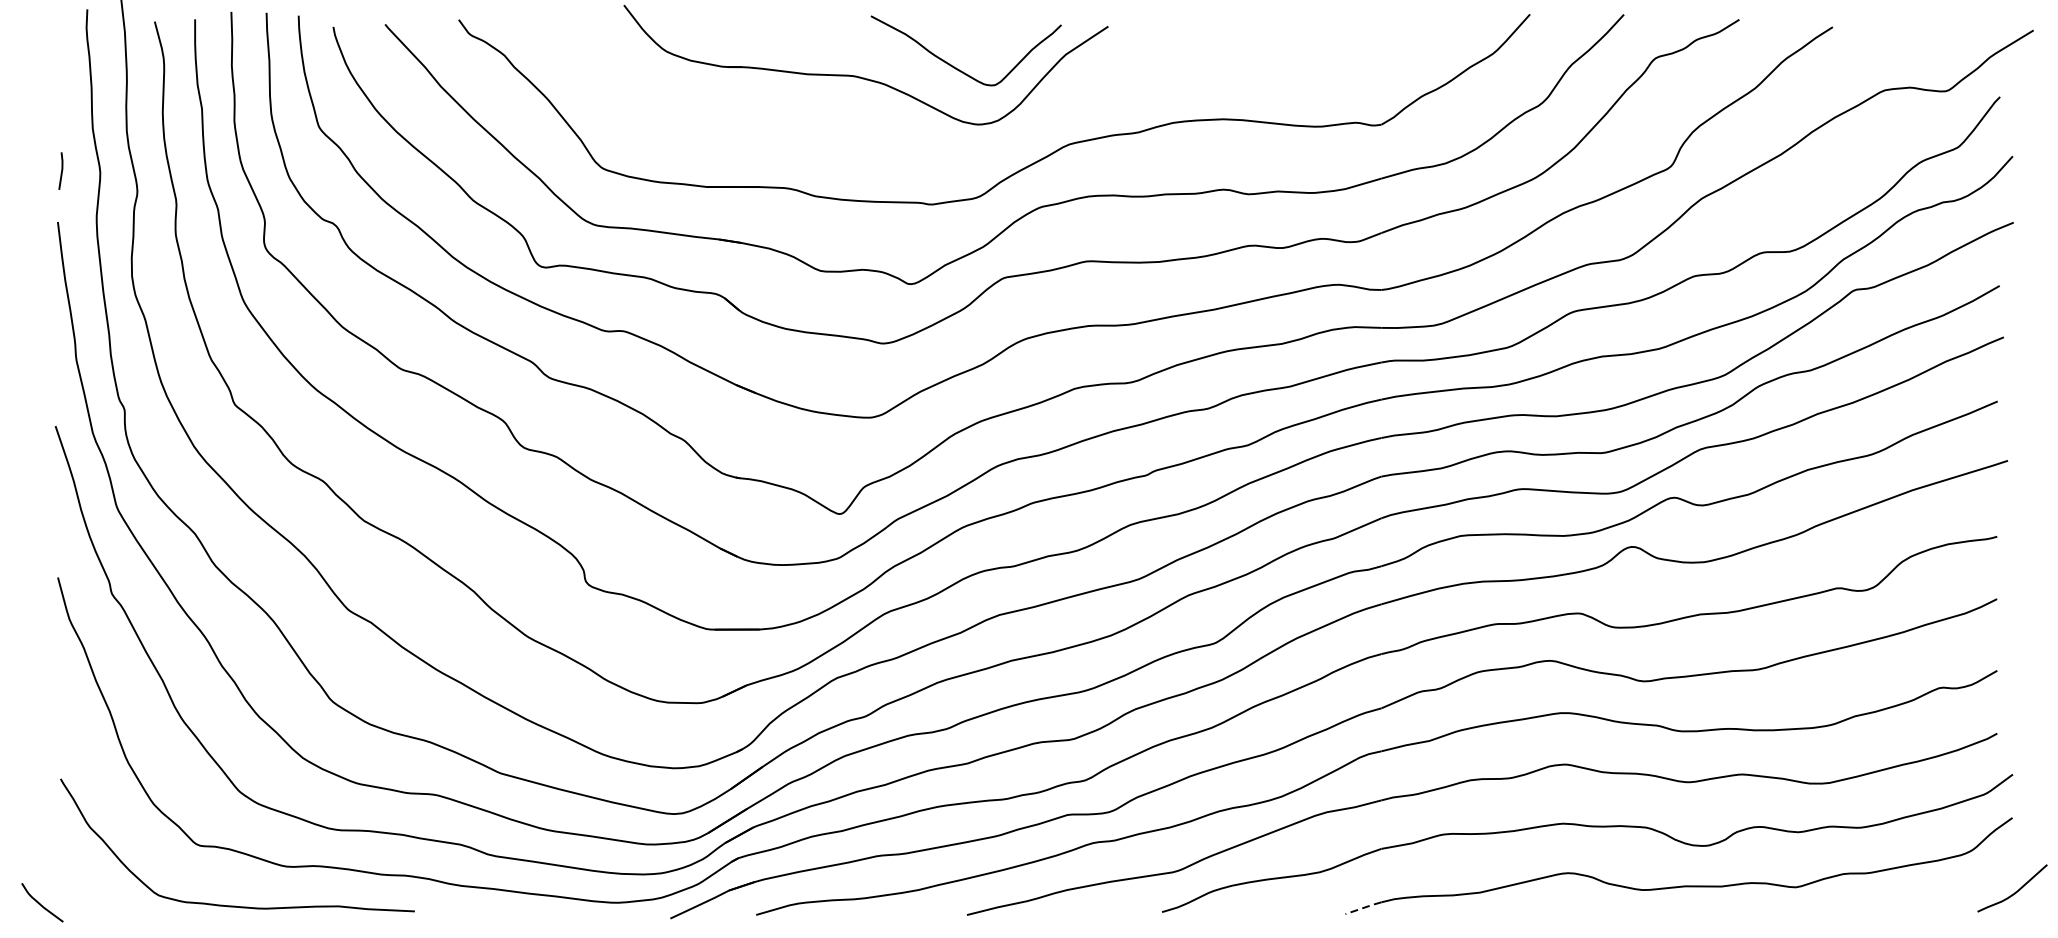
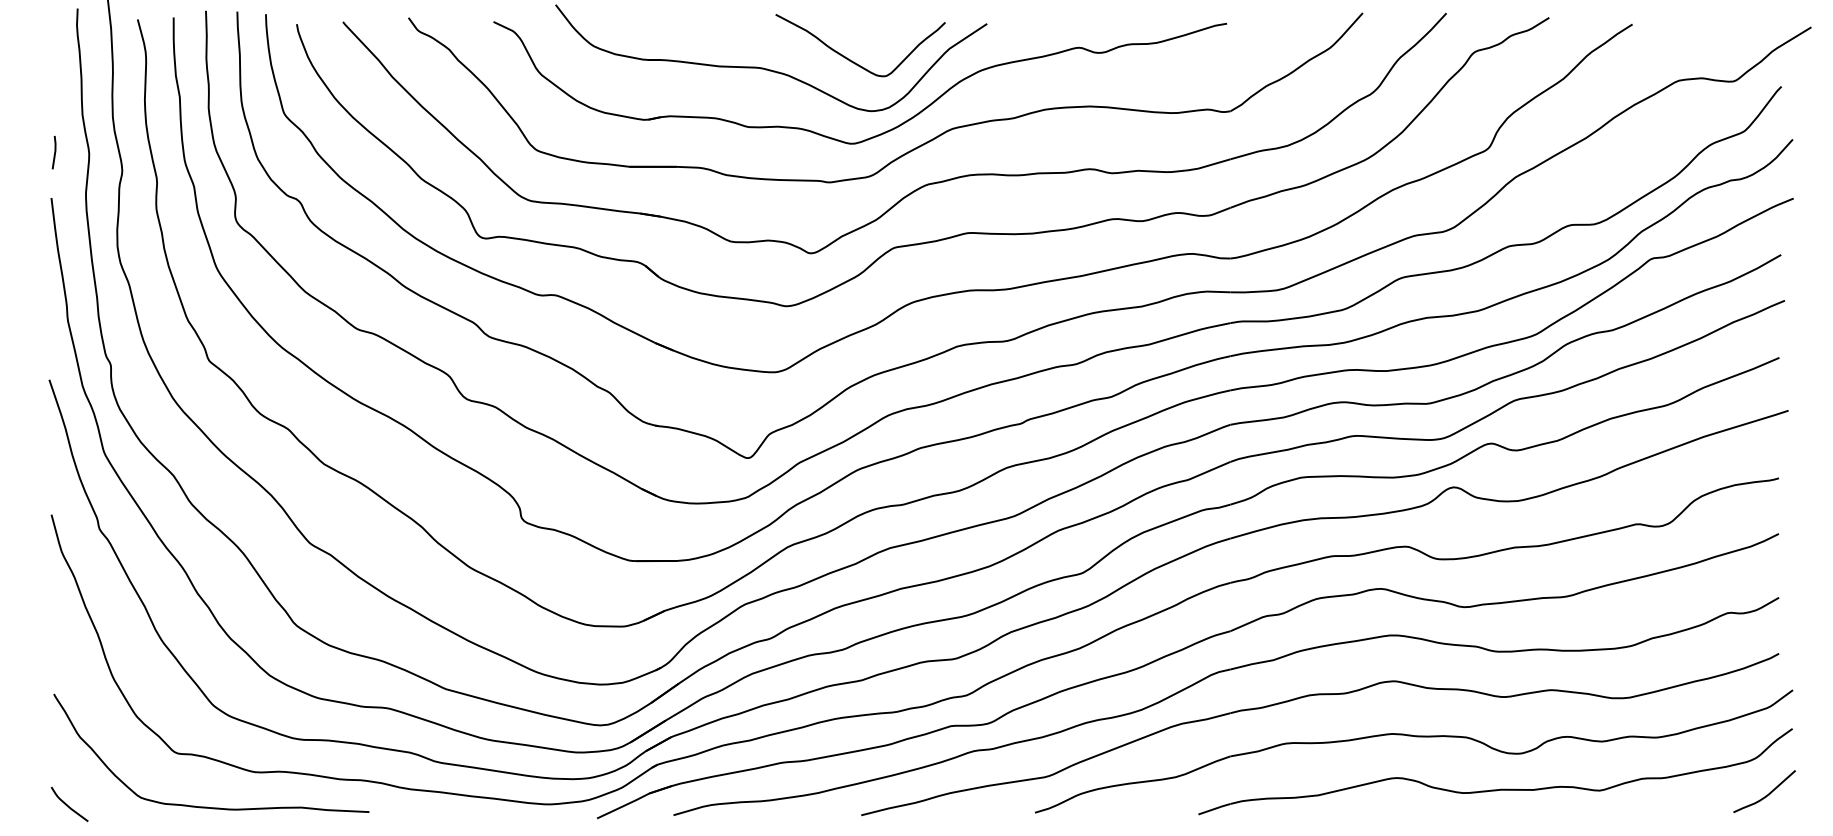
part: (993, 147) -> (884, 131), added
curve: (2013, 892) -> (1765, 795), moved
curve: (39, 902) -> (67, 804), moved
line: (1363, 907) -> (1214, 808), dashed -> solid

